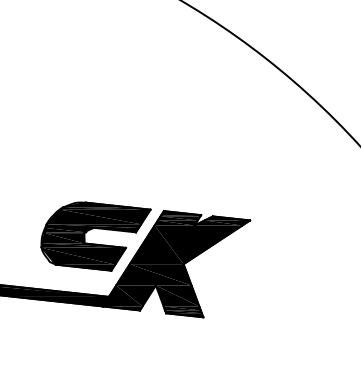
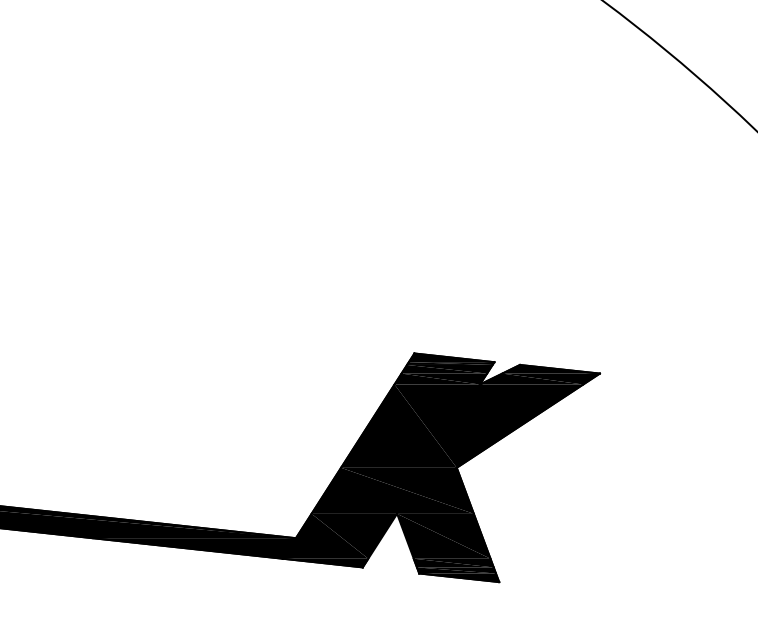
part: (95, 243) -> (266, 423), removed

